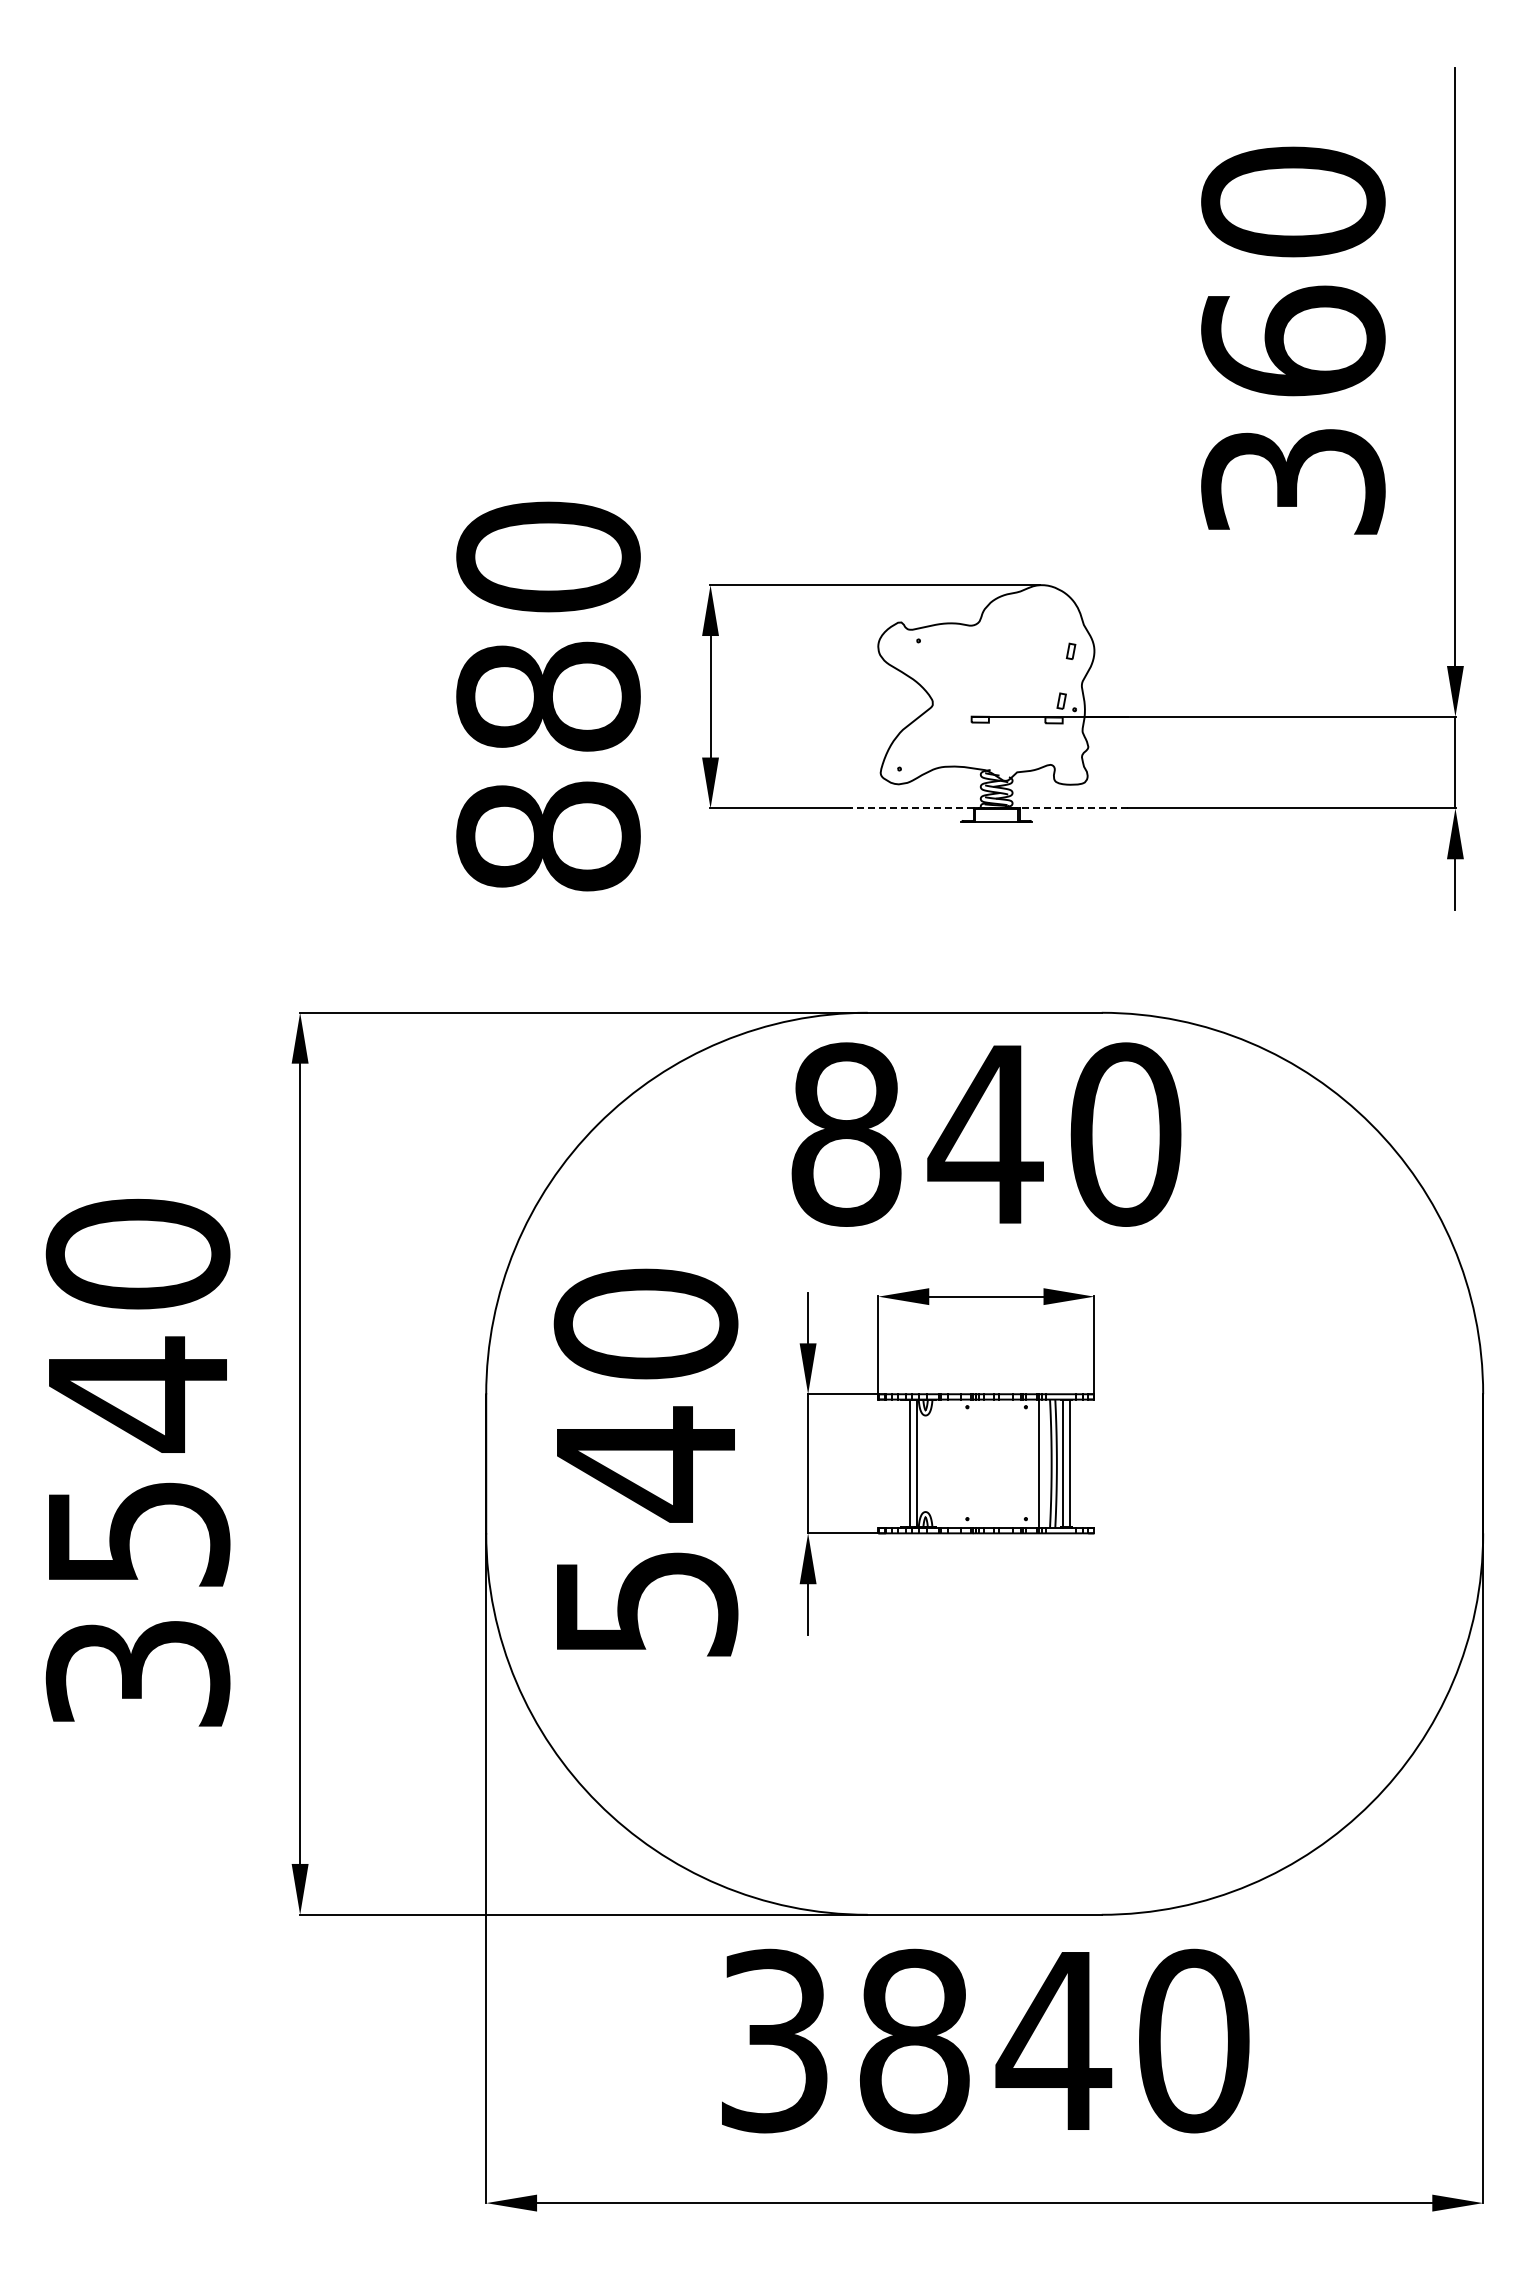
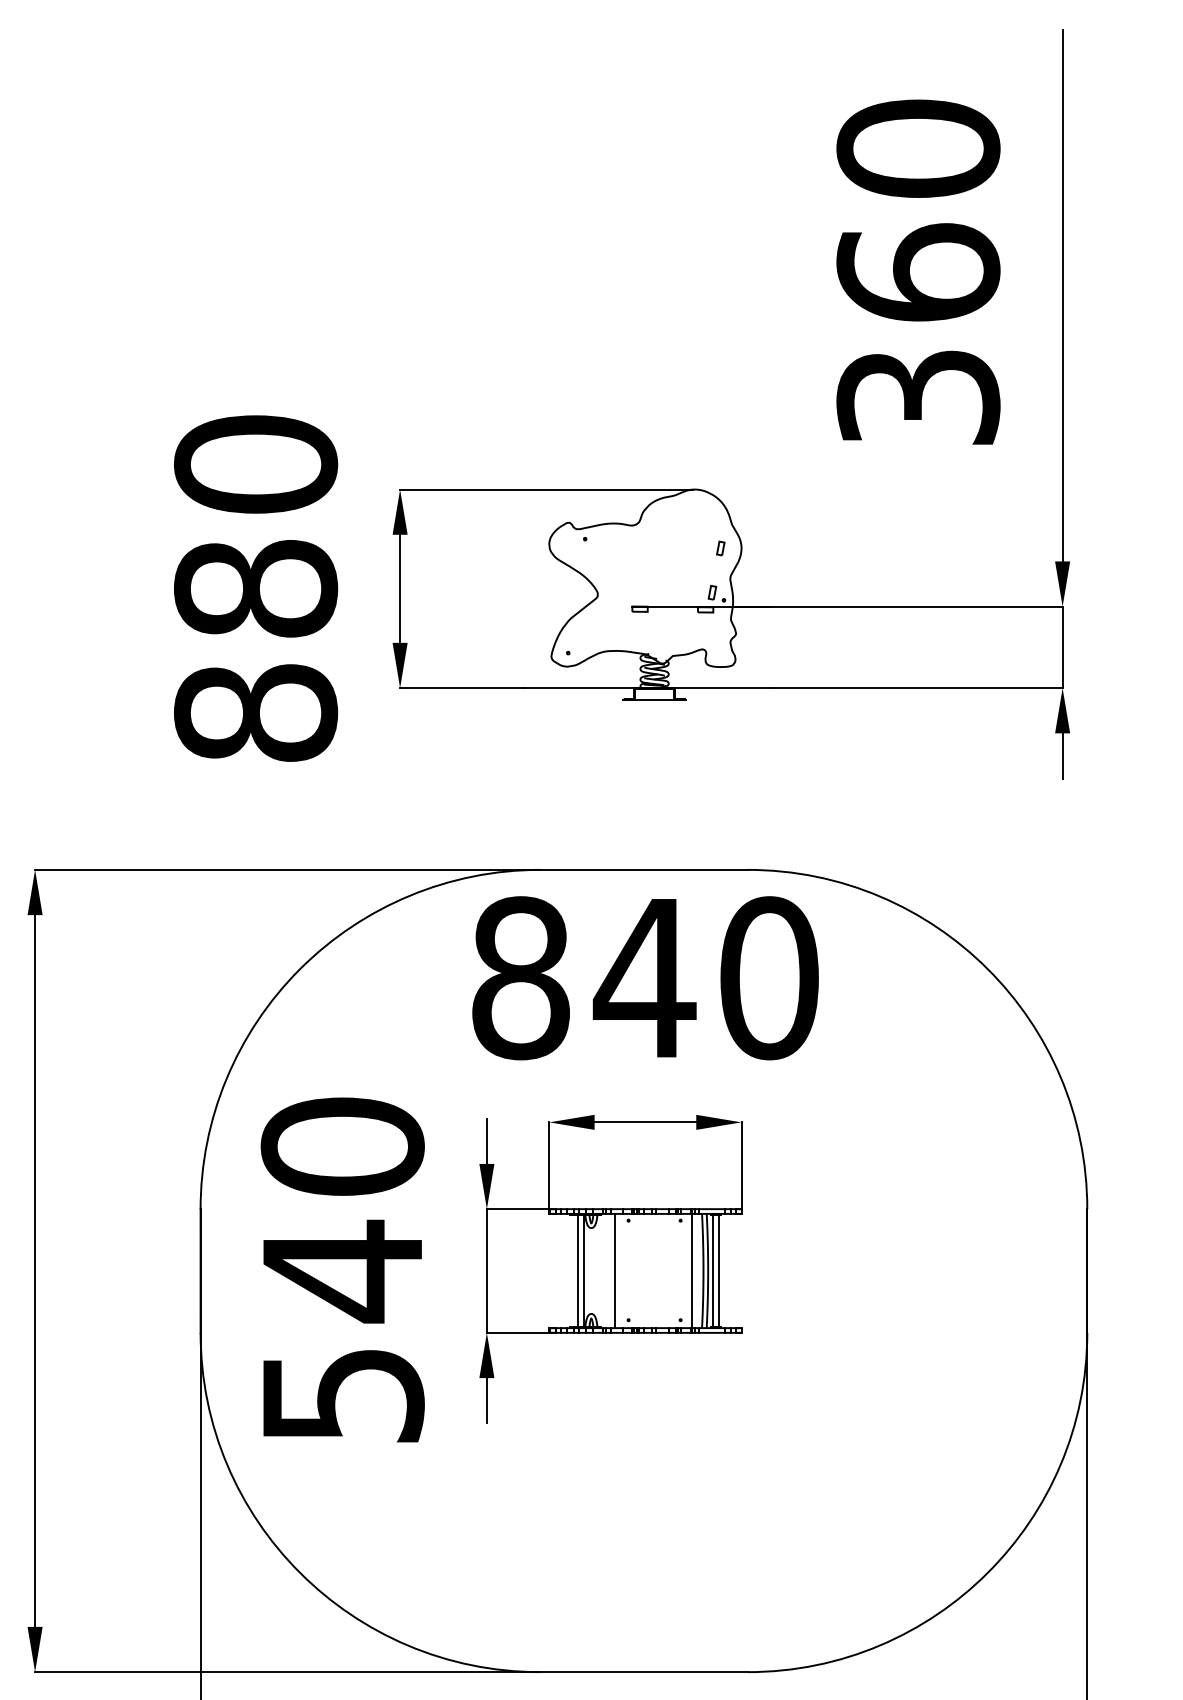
line: (988, 808) -> (647, 688), dashed -> solid
line: (951, 1463) -> (614, 1270), added

